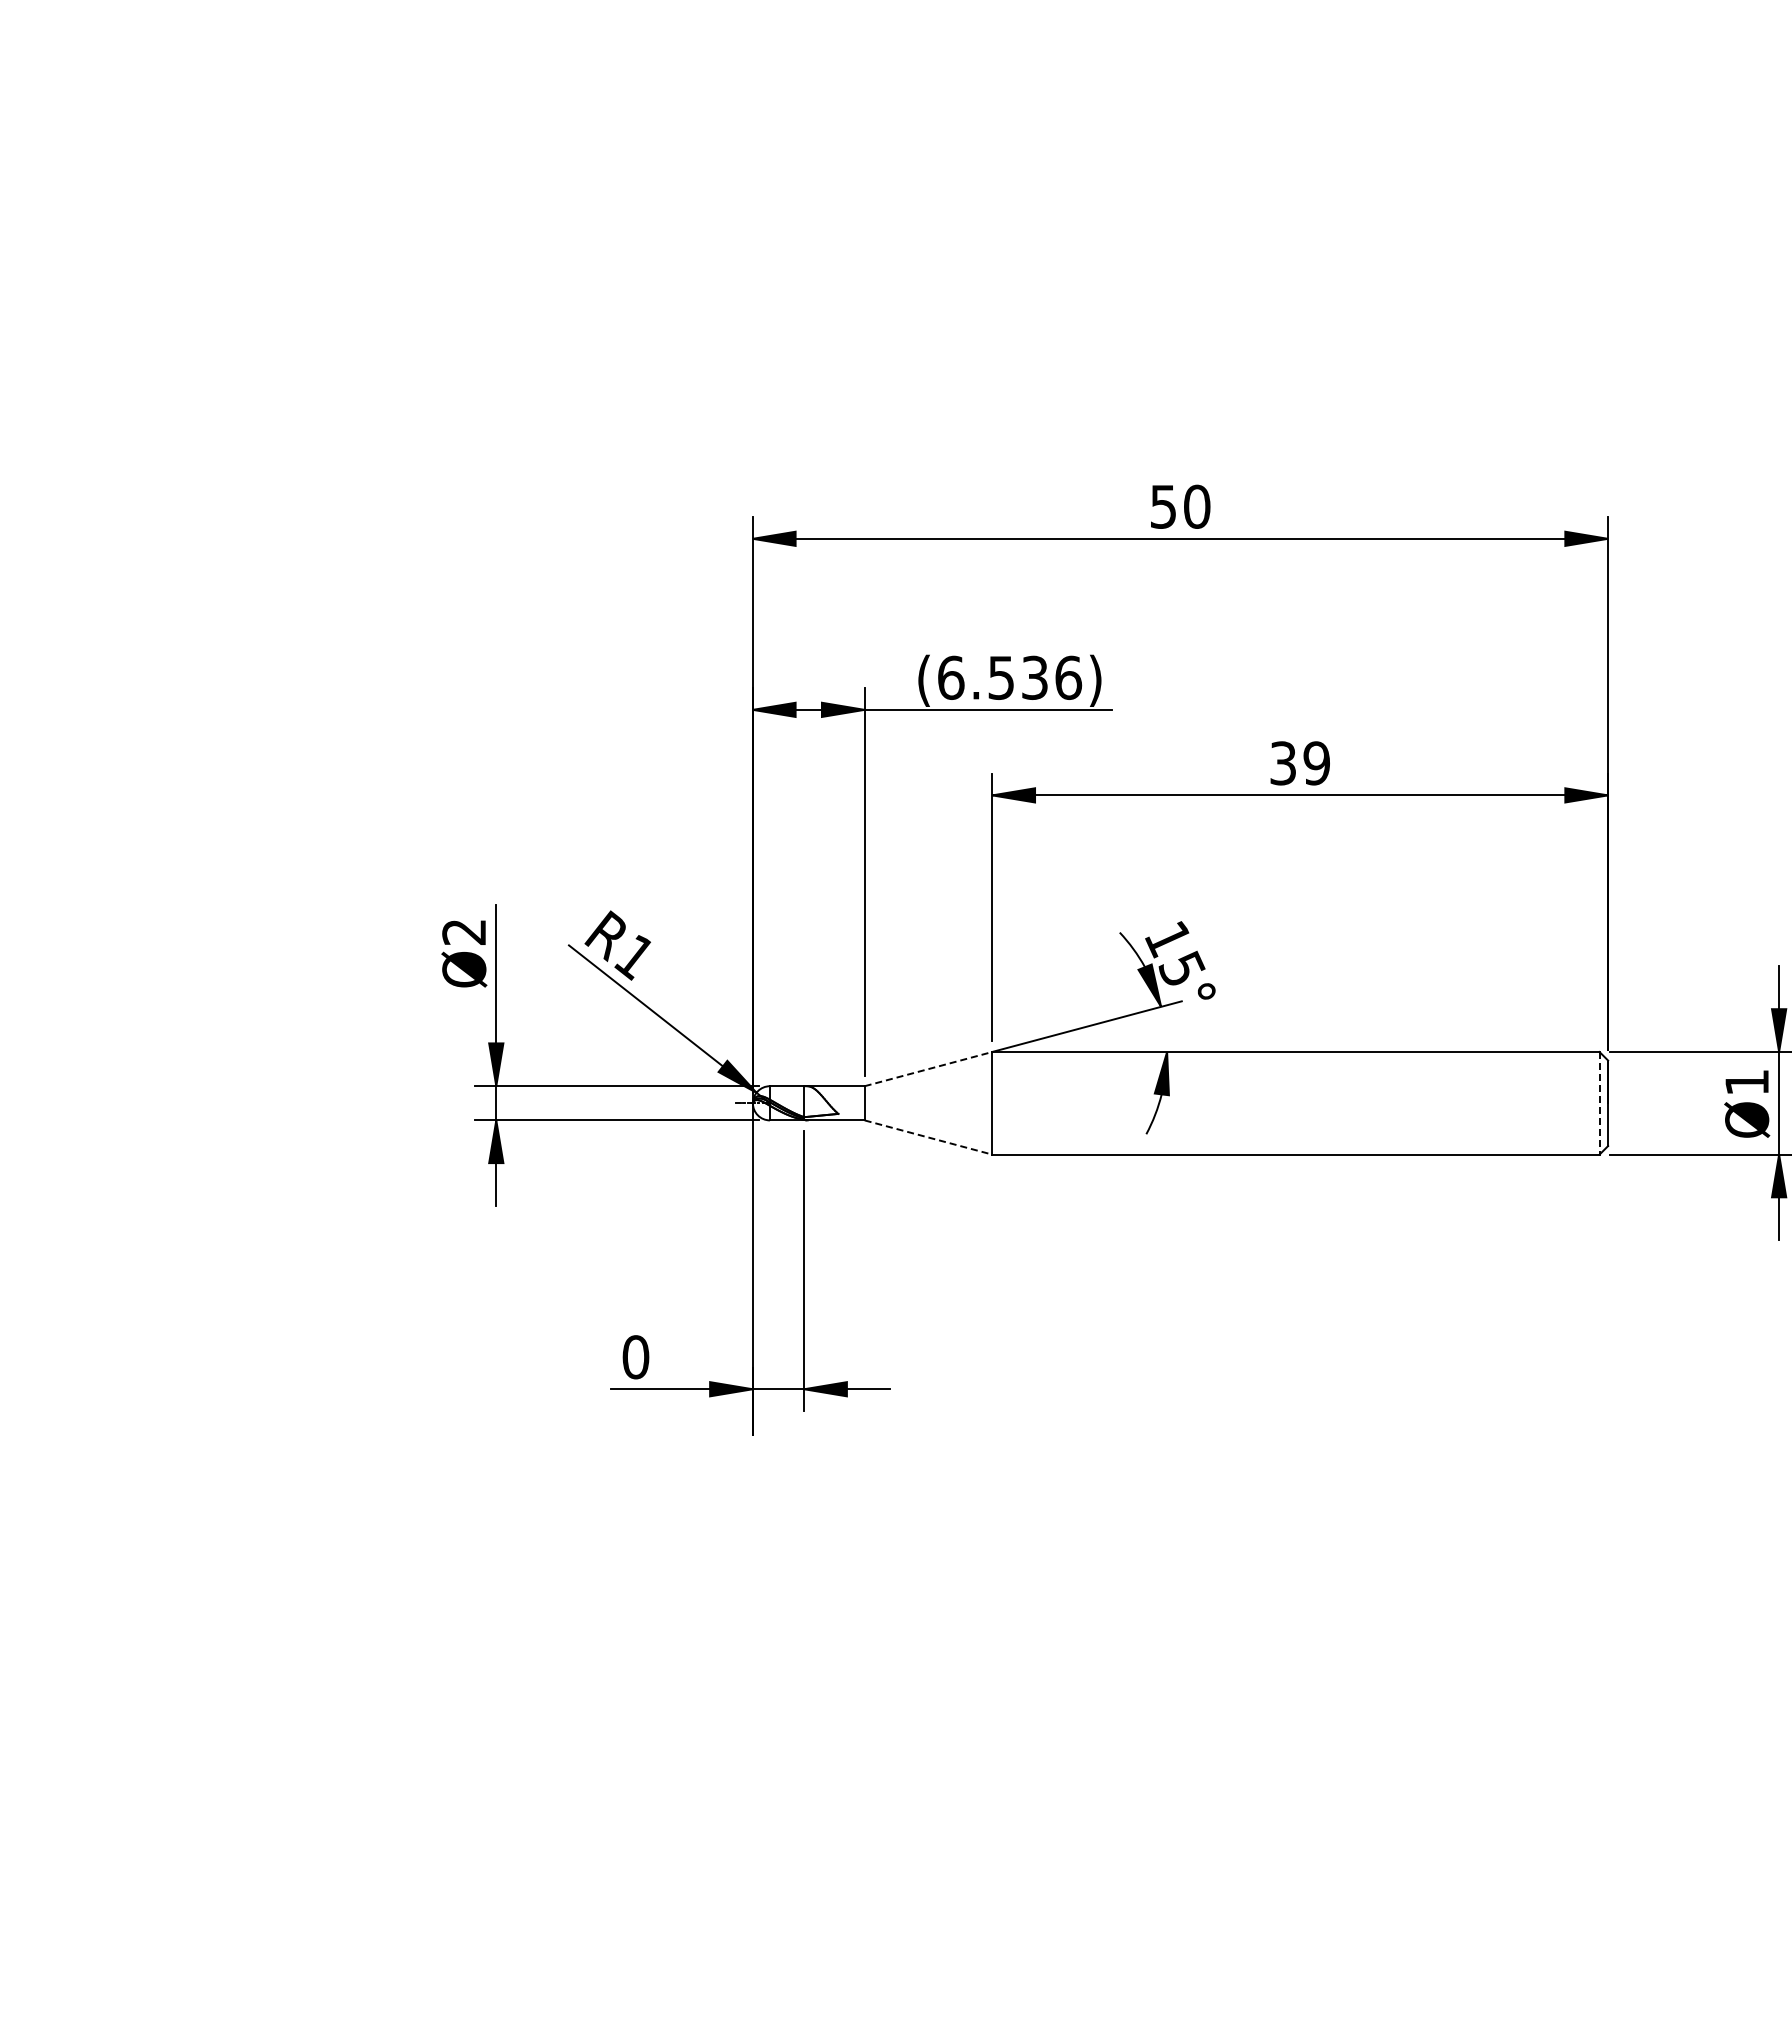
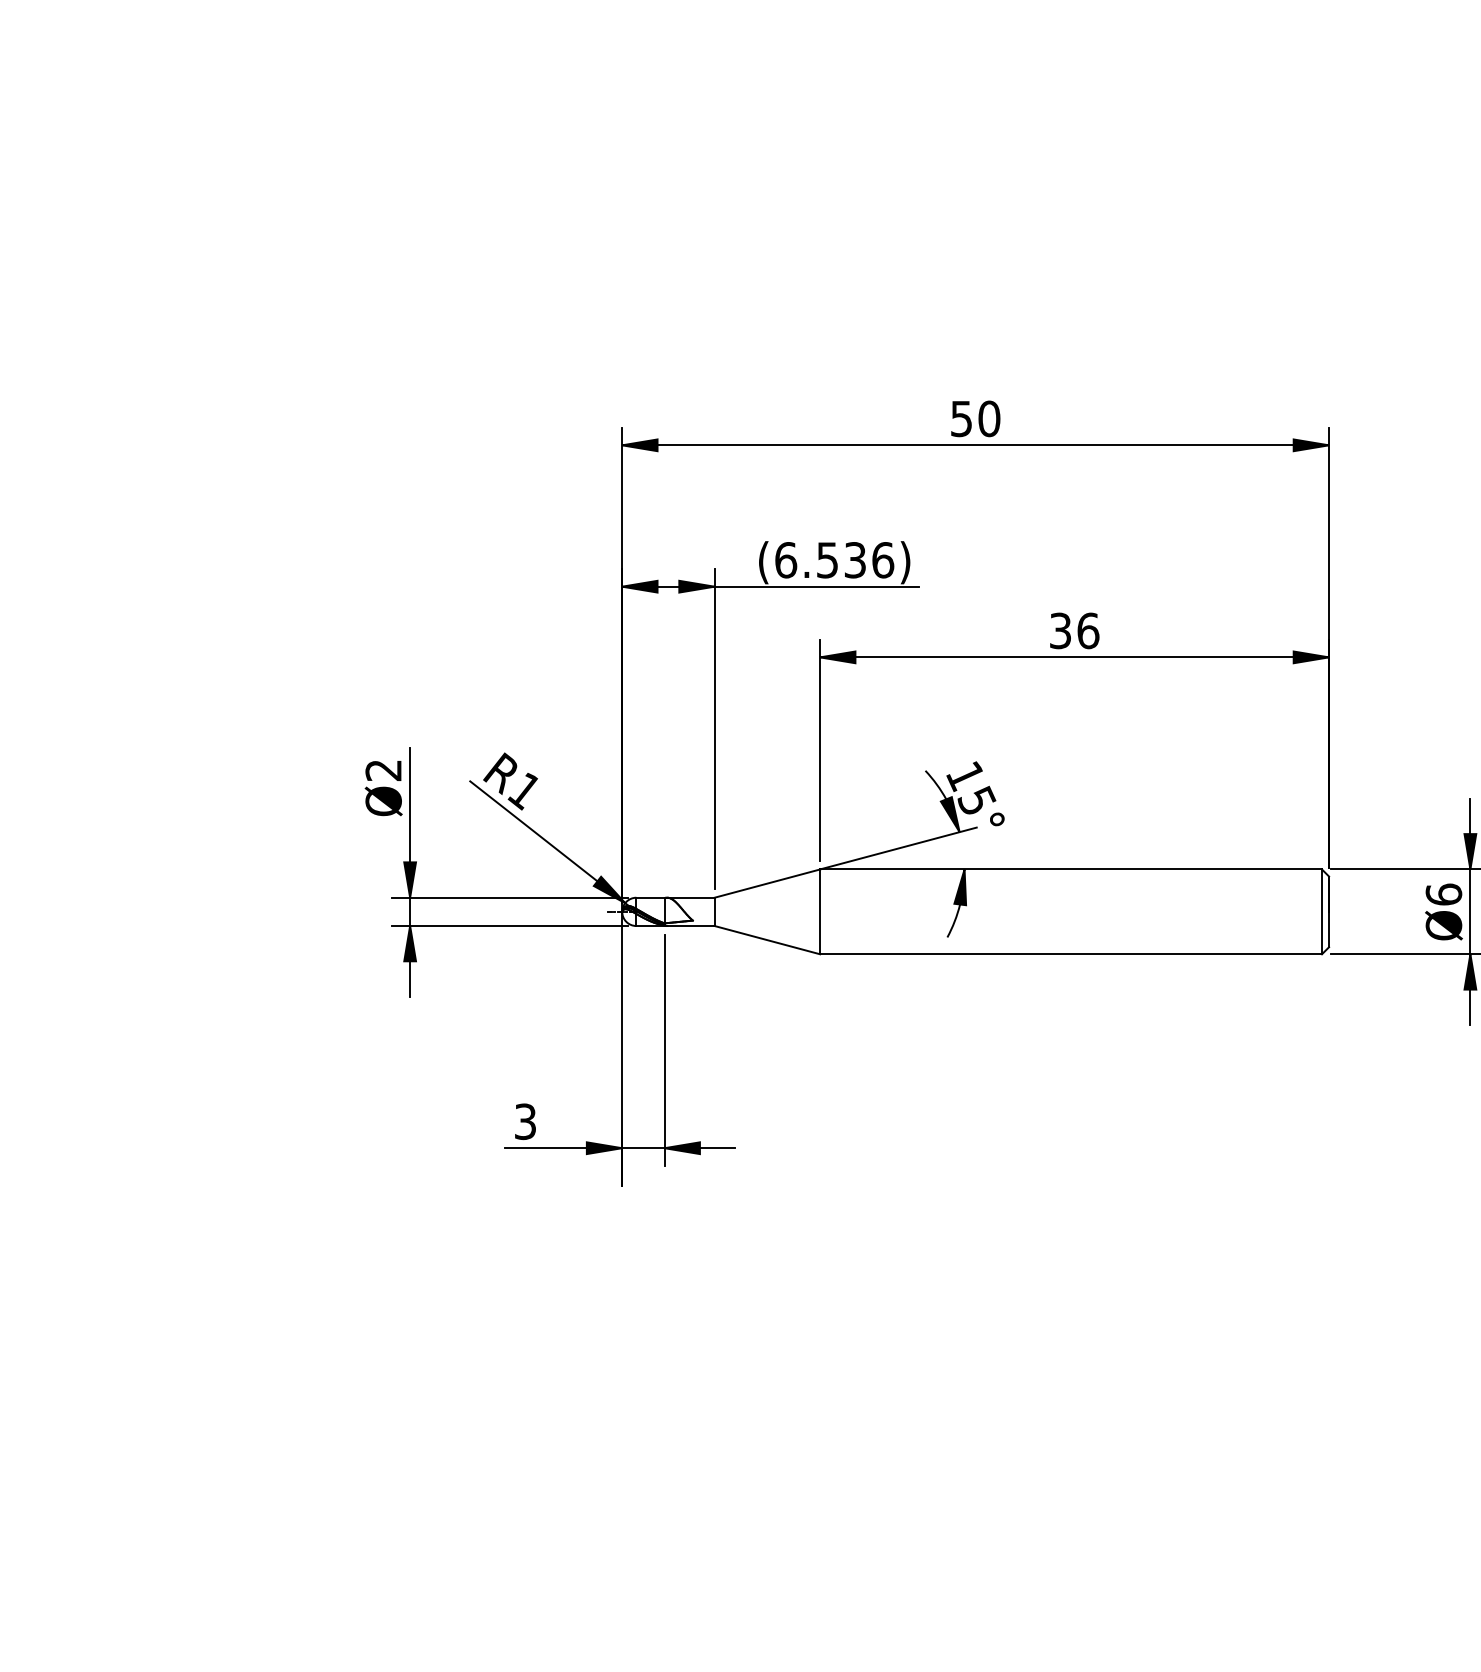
text: (1316, 763) -> (1088, 631), 39 -> 36
line: (929, 1068) -> (768, 883), dashed -> solid
text: (1747, 1082) -> (1444, 894), Ø1 -> Ø6
line: (1599, 1103) -> (1321, 912), dashed -> solid
line: (929, 1137) -> (768, 940), dashed -> solid
text: (635, 1357) -> (525, 1121), 0 -> 3

